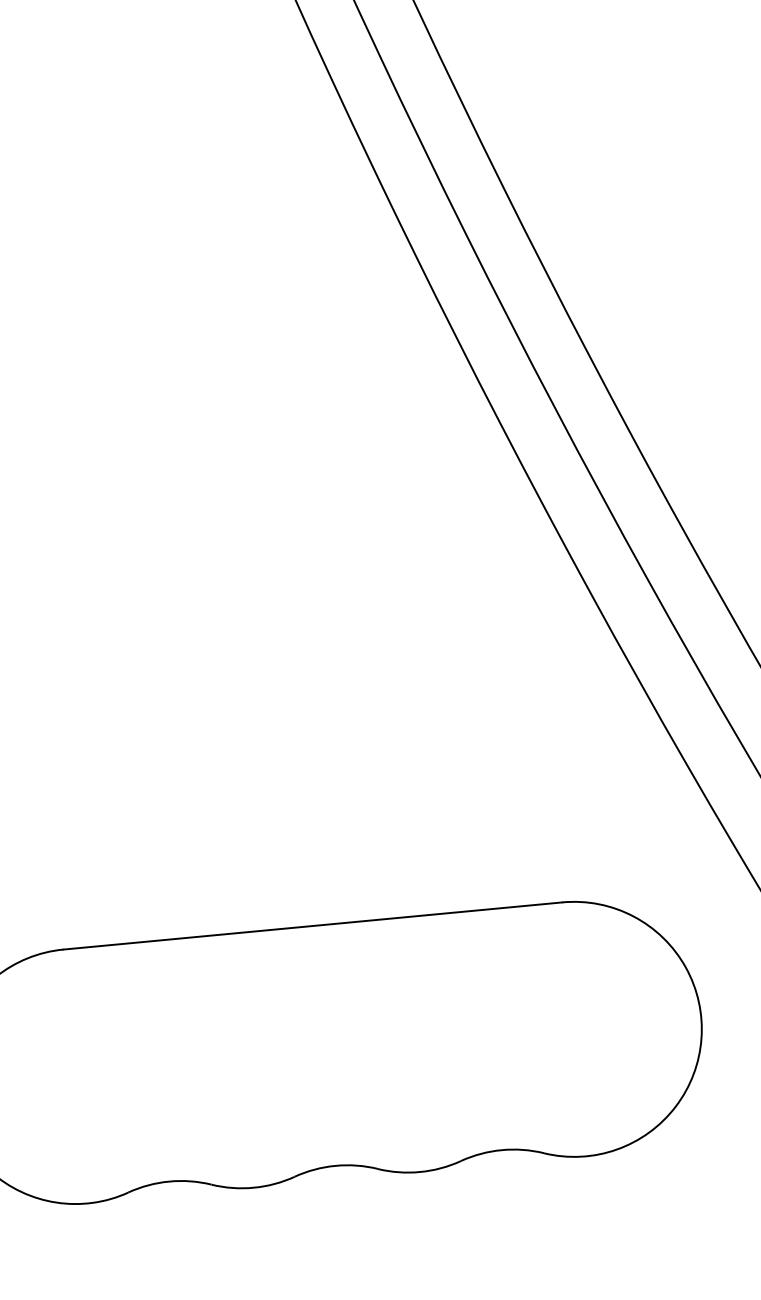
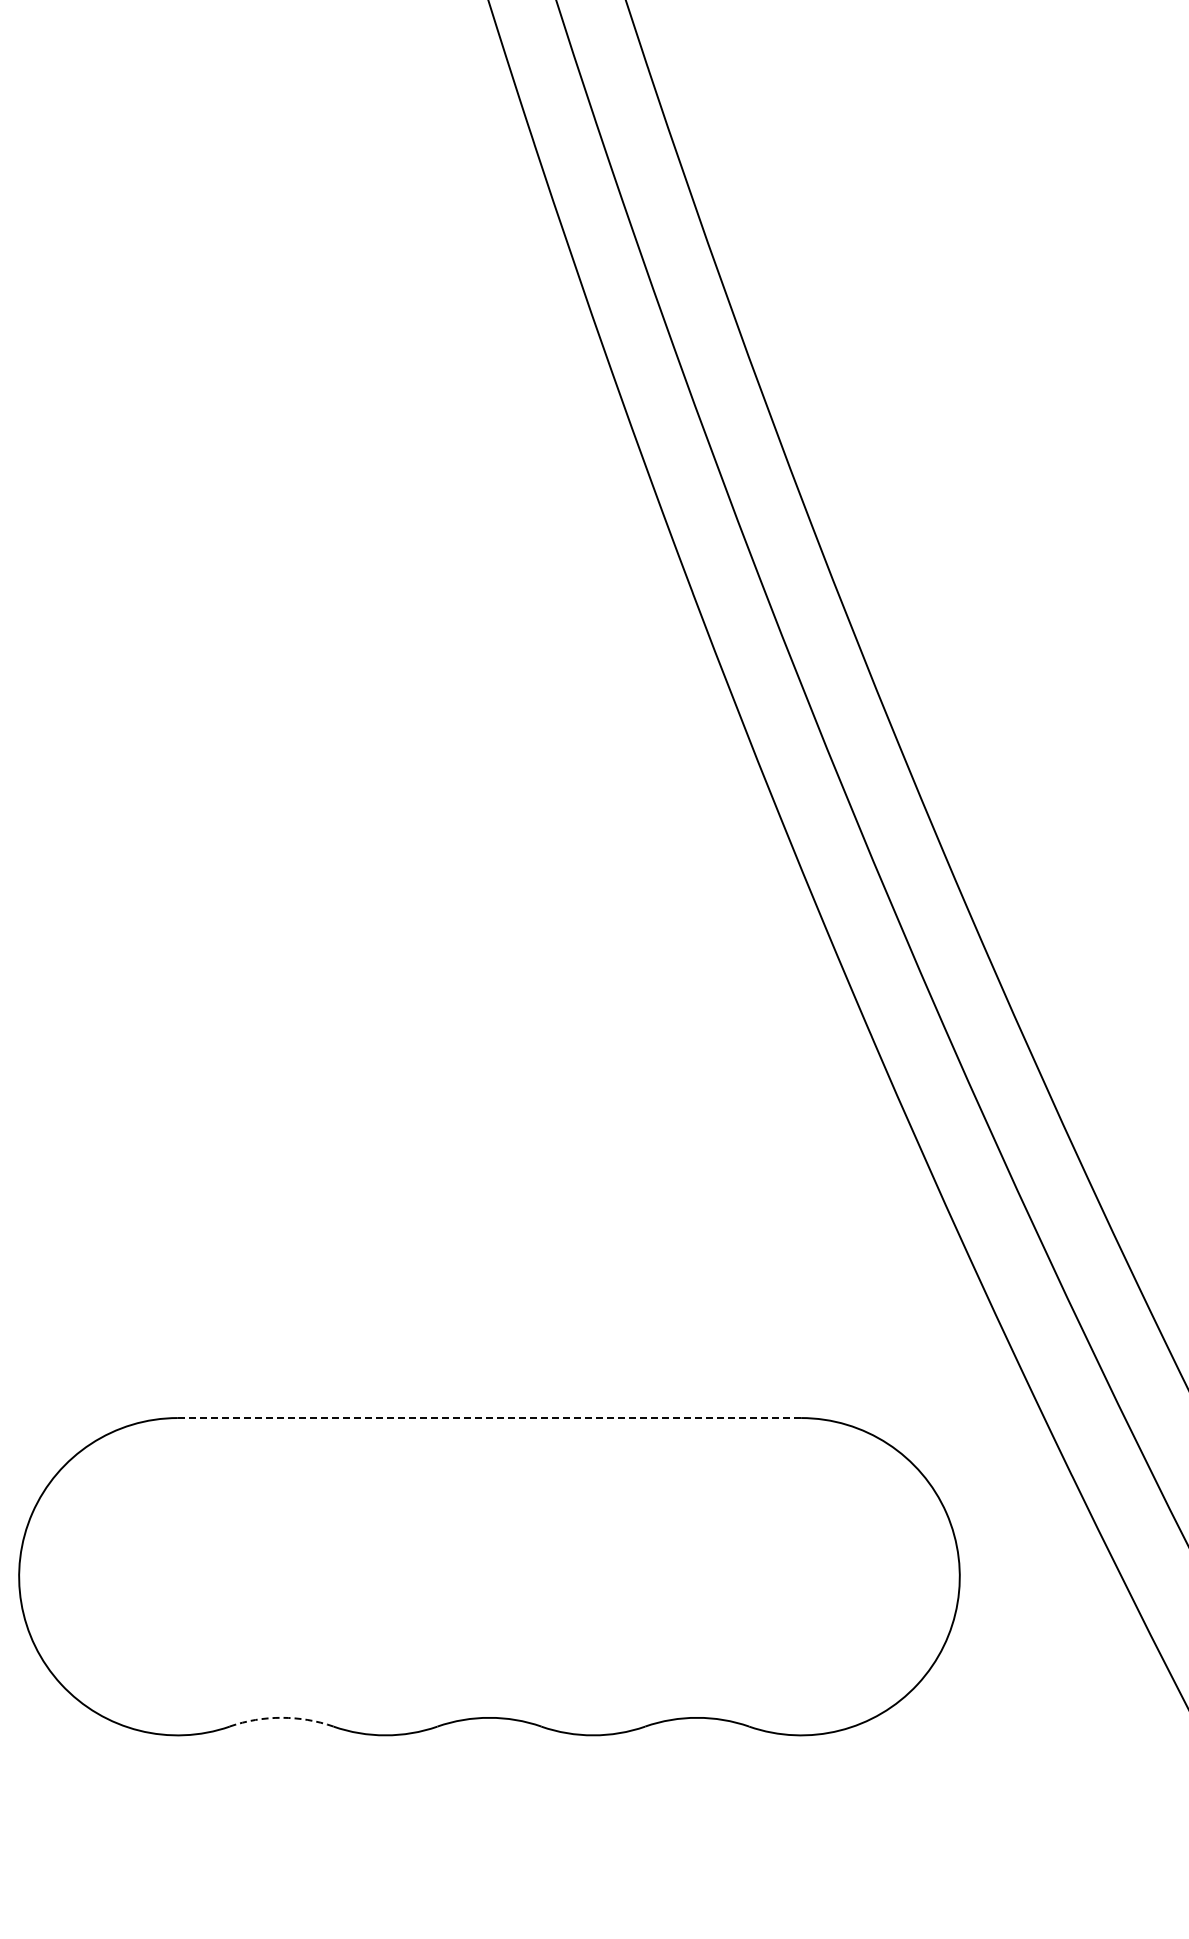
line: (312, 926) -> (489, 1418), solid -> dashed
arc: (169, 1181) -> (281, 1717), solid -> dashed

